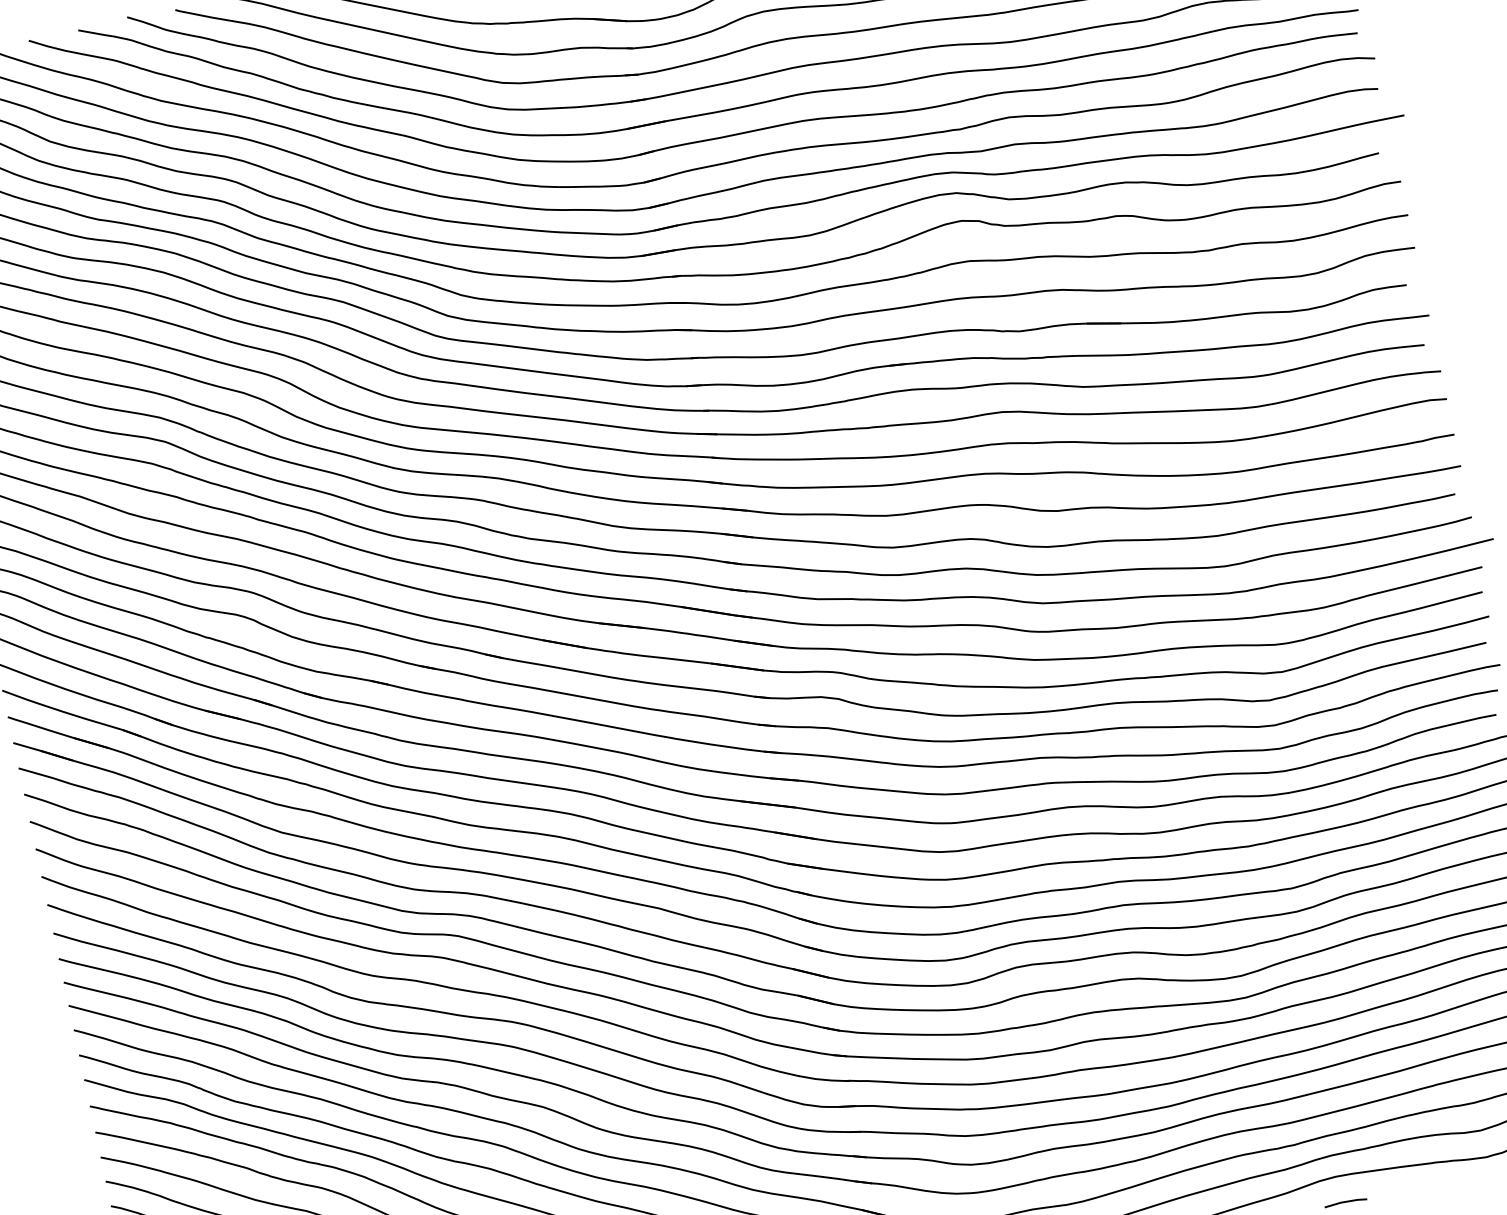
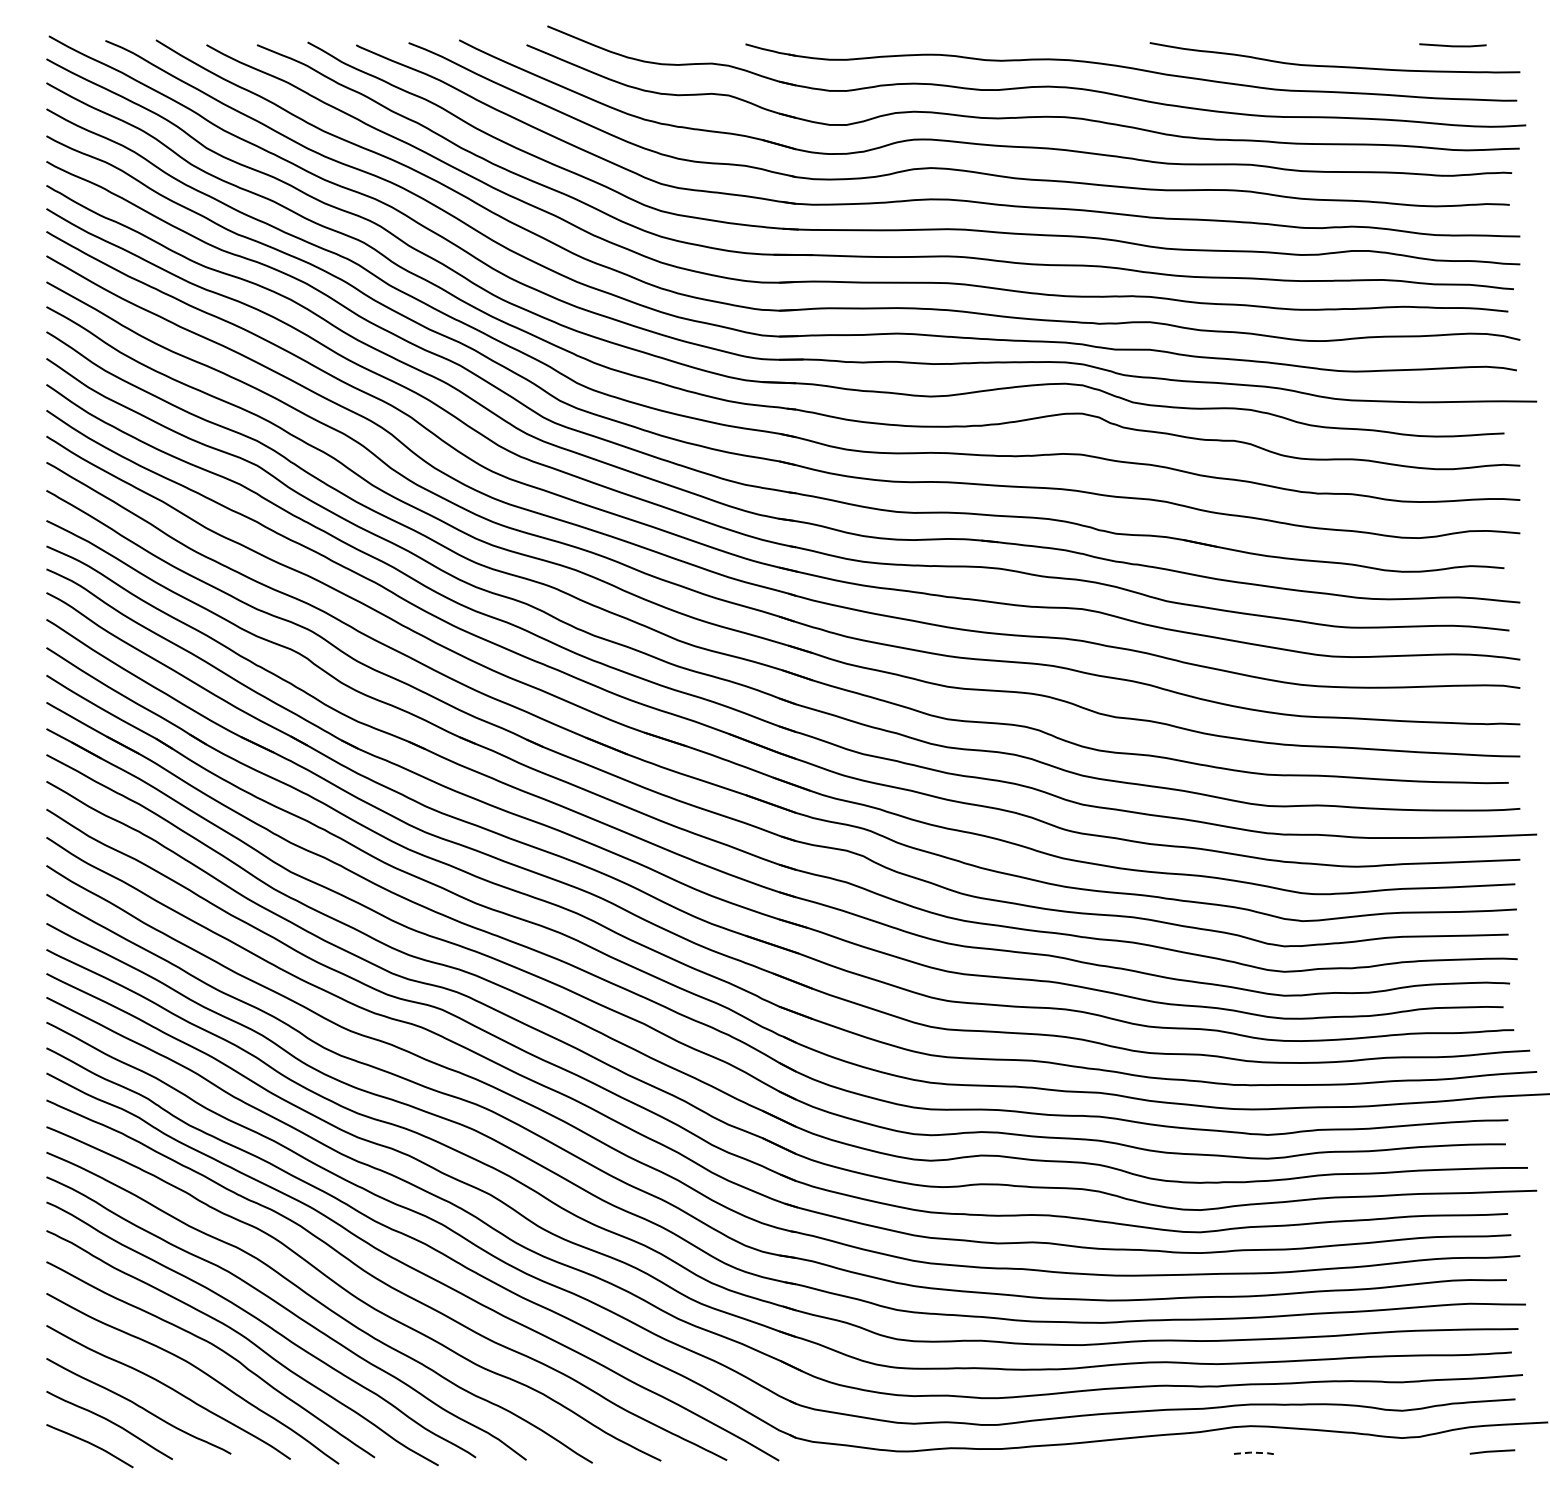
line: (1345, 1201) -> (1255, 1452), solid -> dashed

